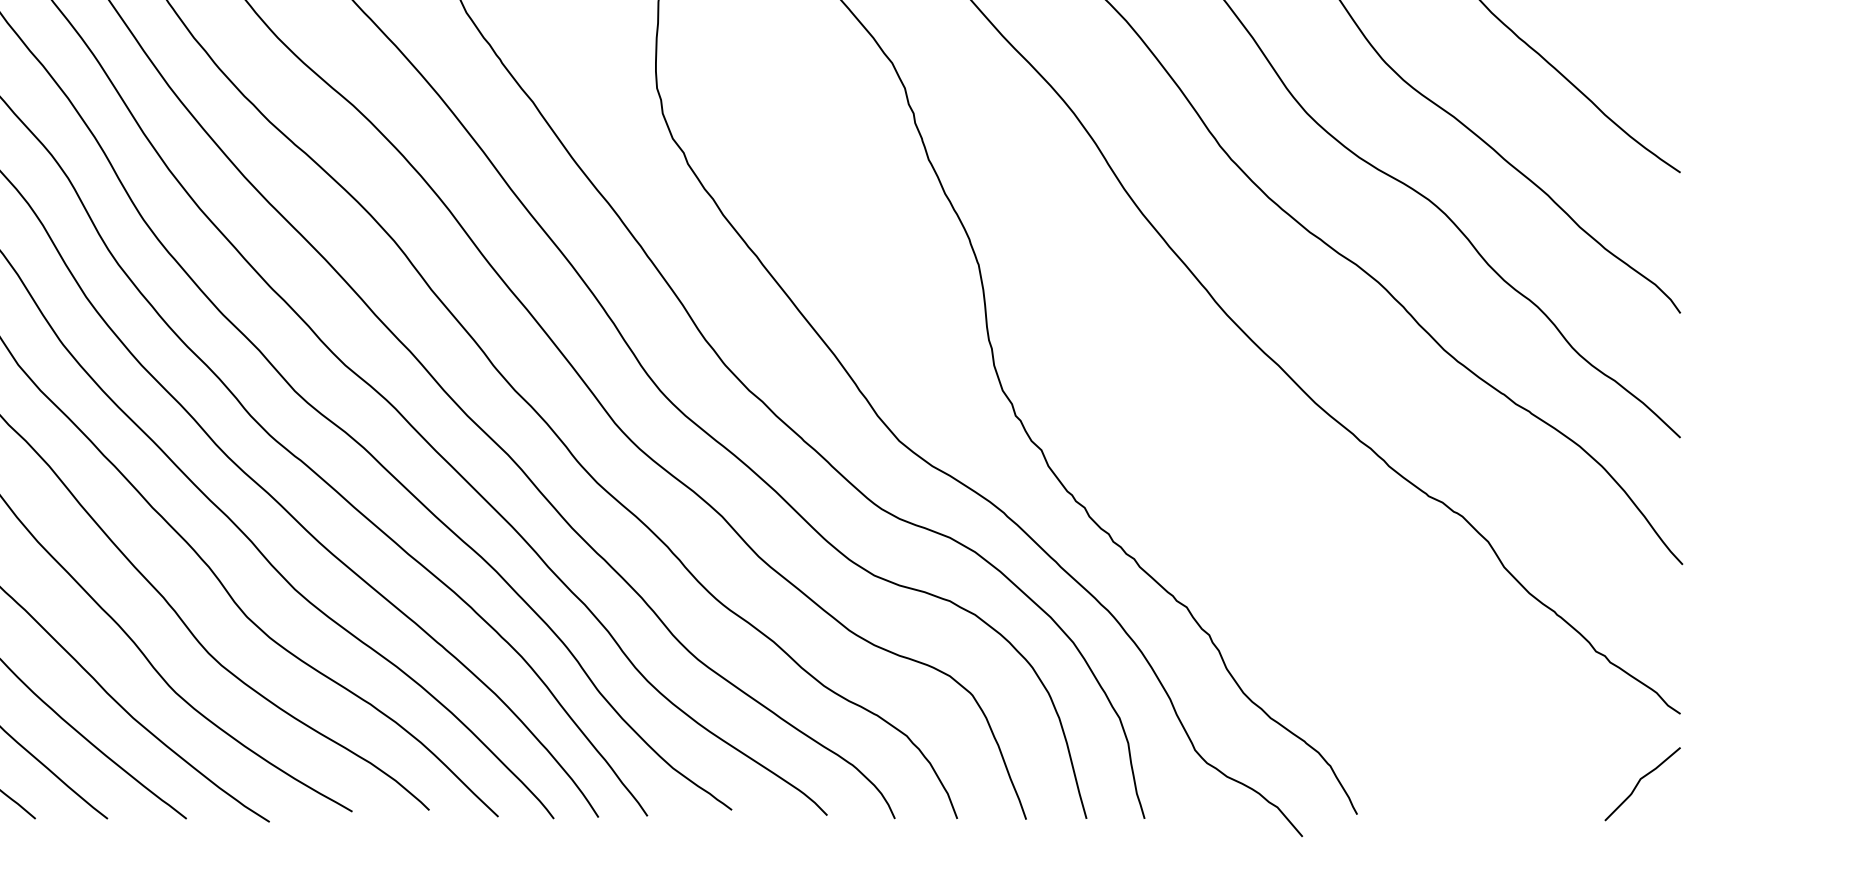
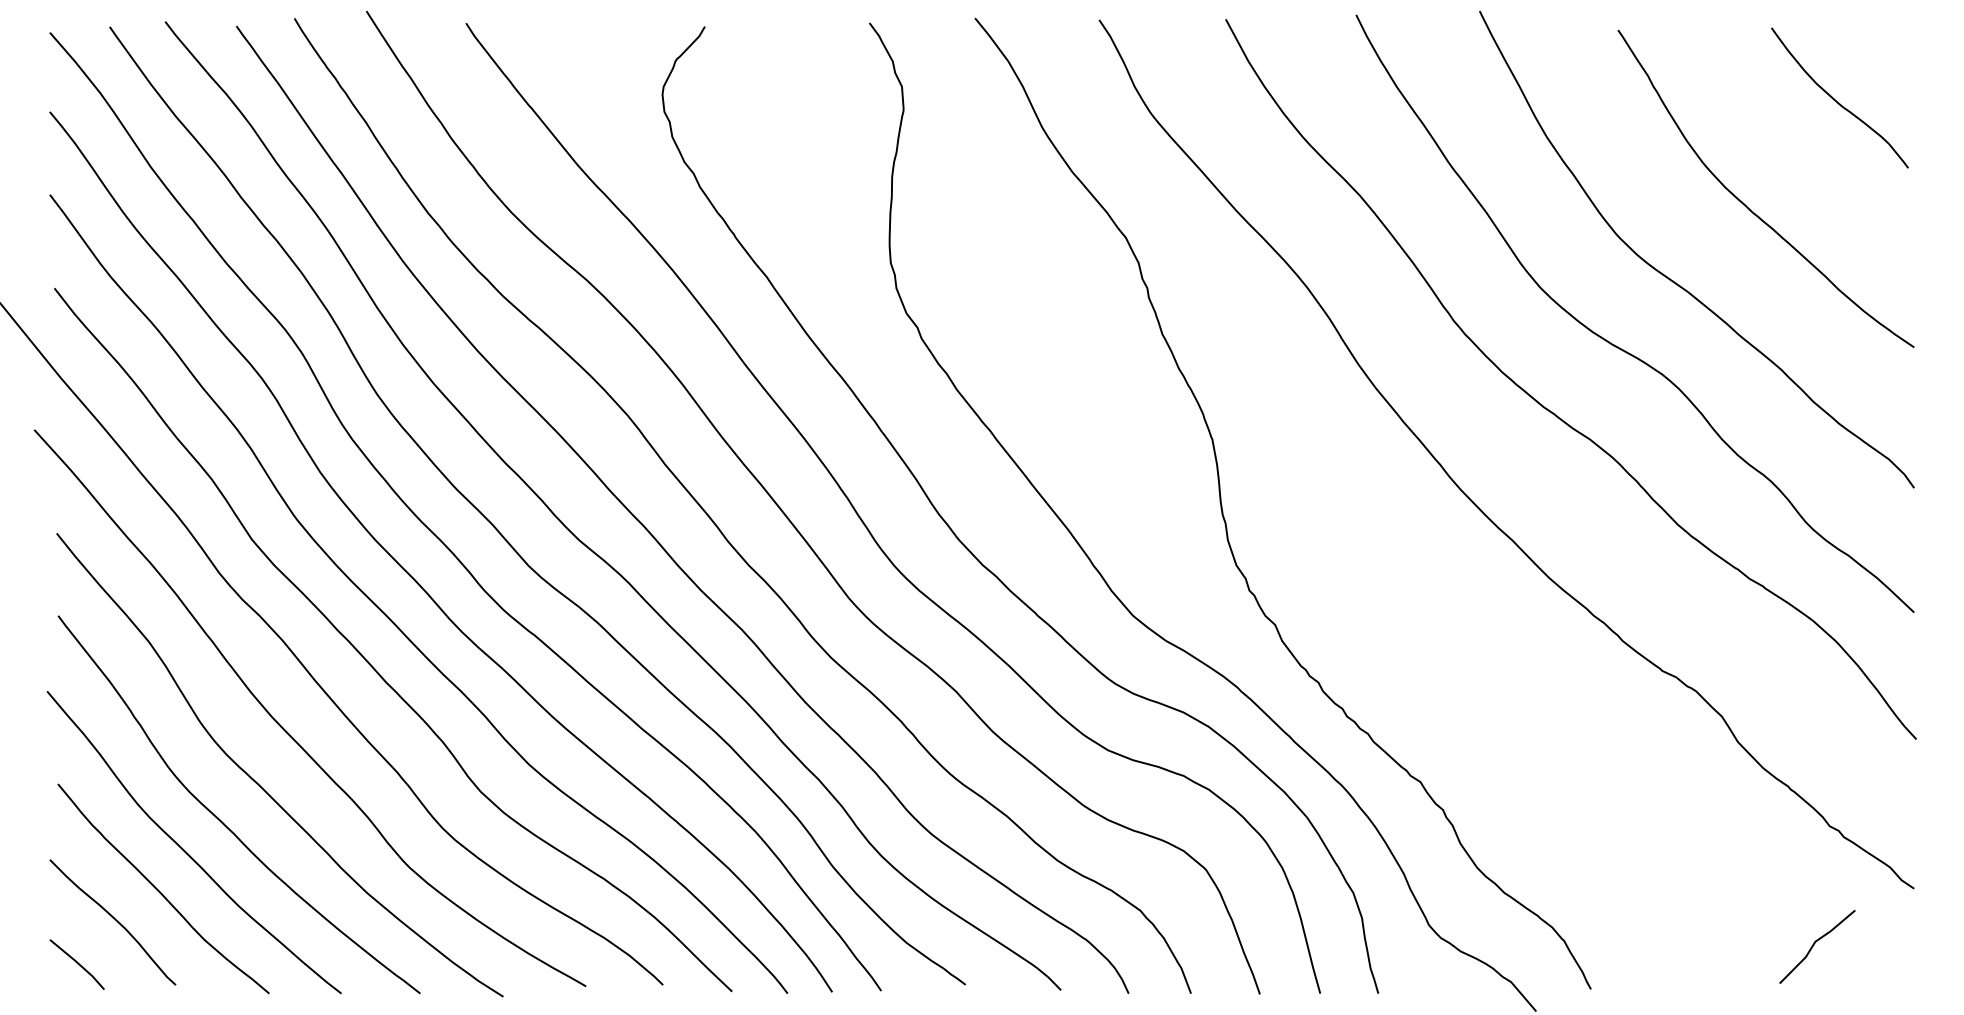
curve: (1639, 782) -> (1814, 945), moved

